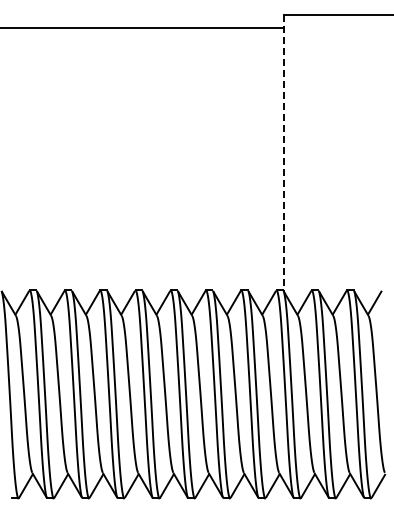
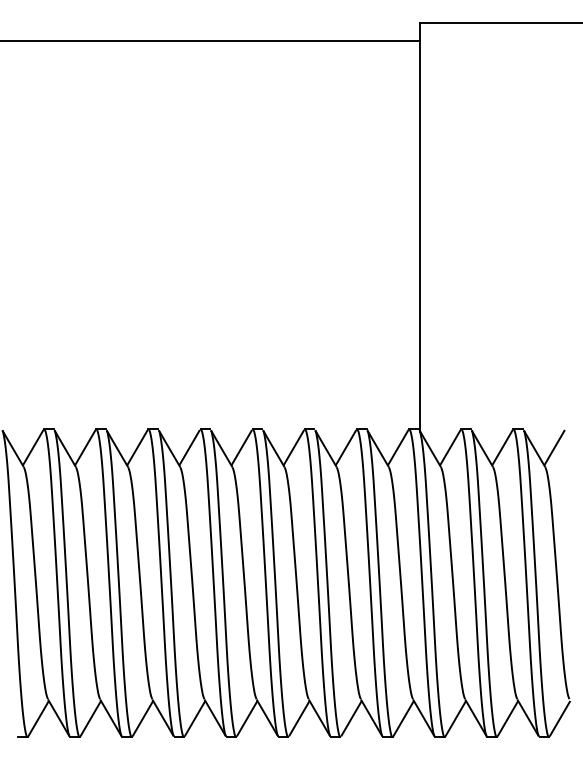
line: (284, 154) -> (420, 228), dashed -> solid

